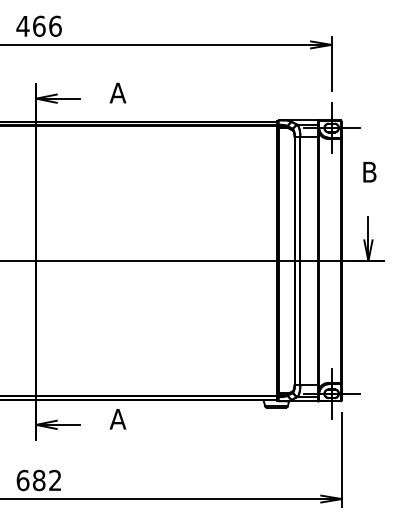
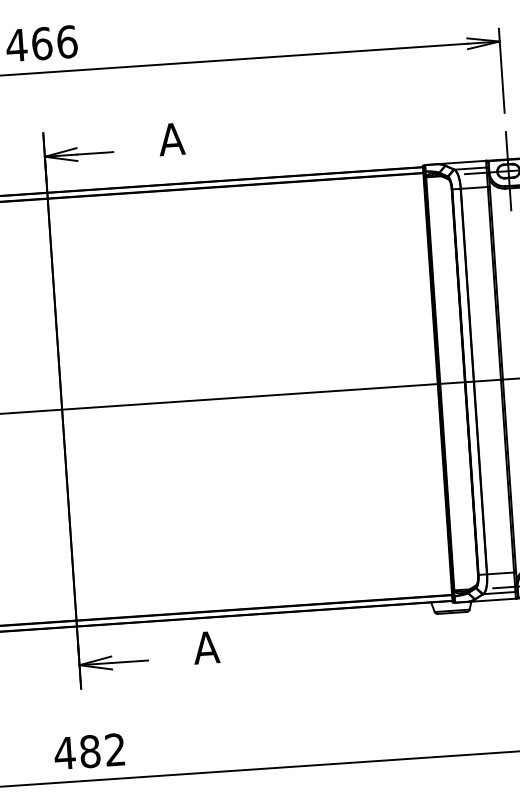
text: (22, 480) -> (64, 753), 682 -> 482

